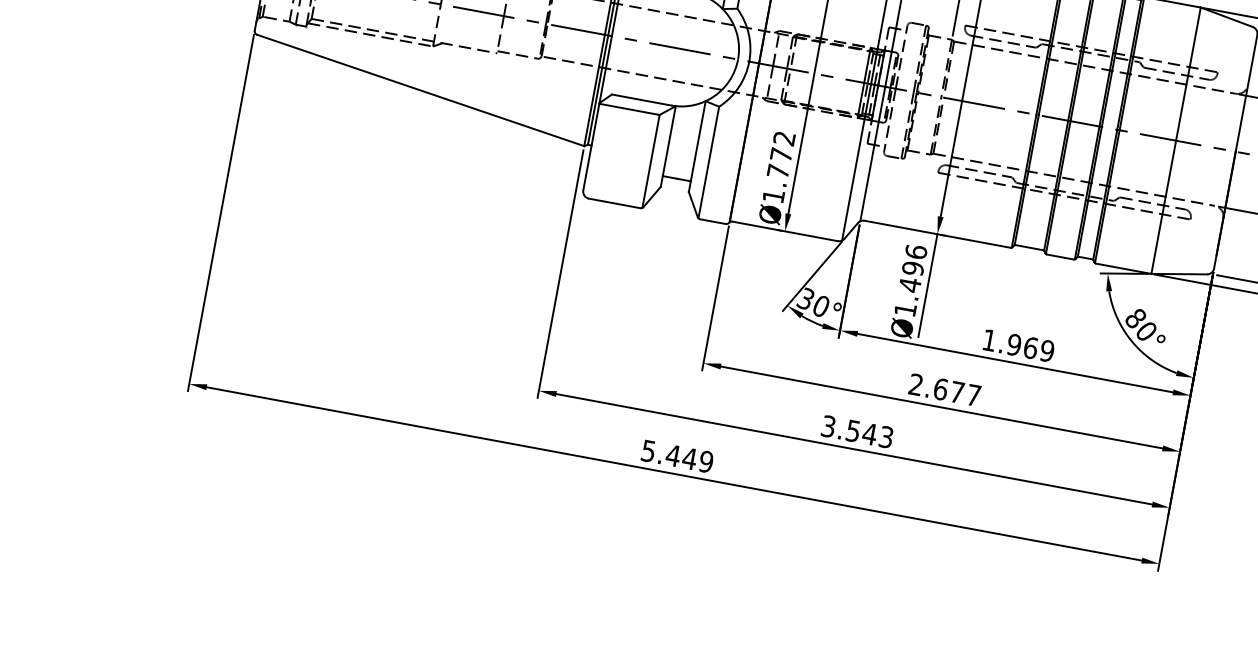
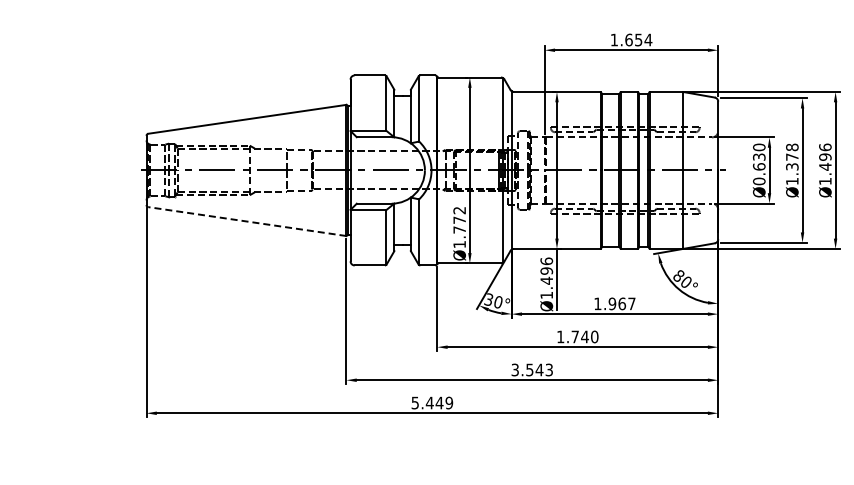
line: (419, 90) -> (246, 221), solid -> dashed
text: (1046, 350) -> (631, 303), 1.969 -> 1.967
text: (944, 389) -> (577, 336), 2.677 -> 1.740

